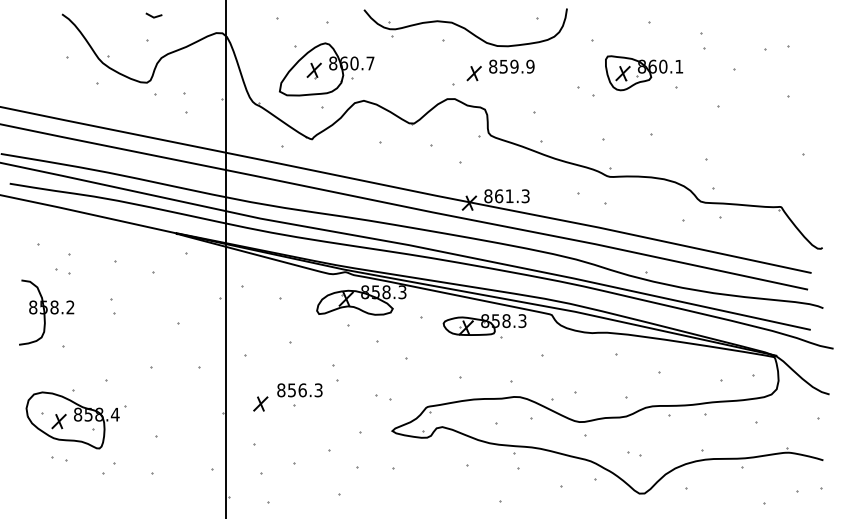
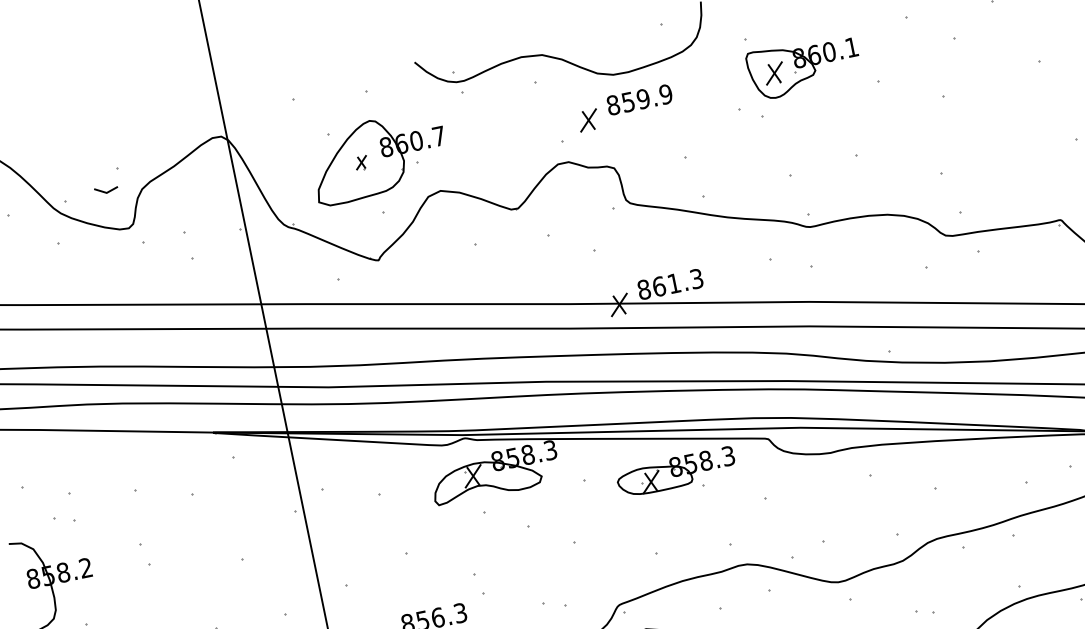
line: (152, 15) -> (104, 190), moved
part: (313, 70) -> (360, 162), size x0.6
part: (644, 73) -> (804, 67), moved

